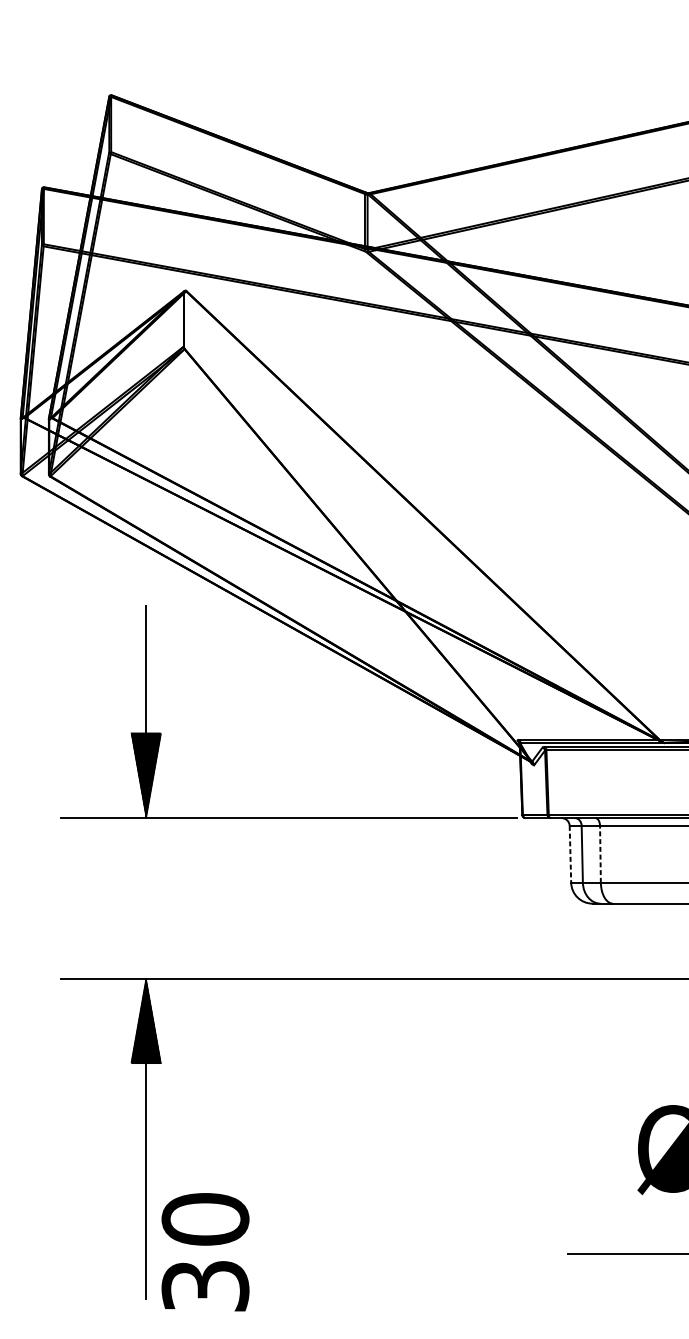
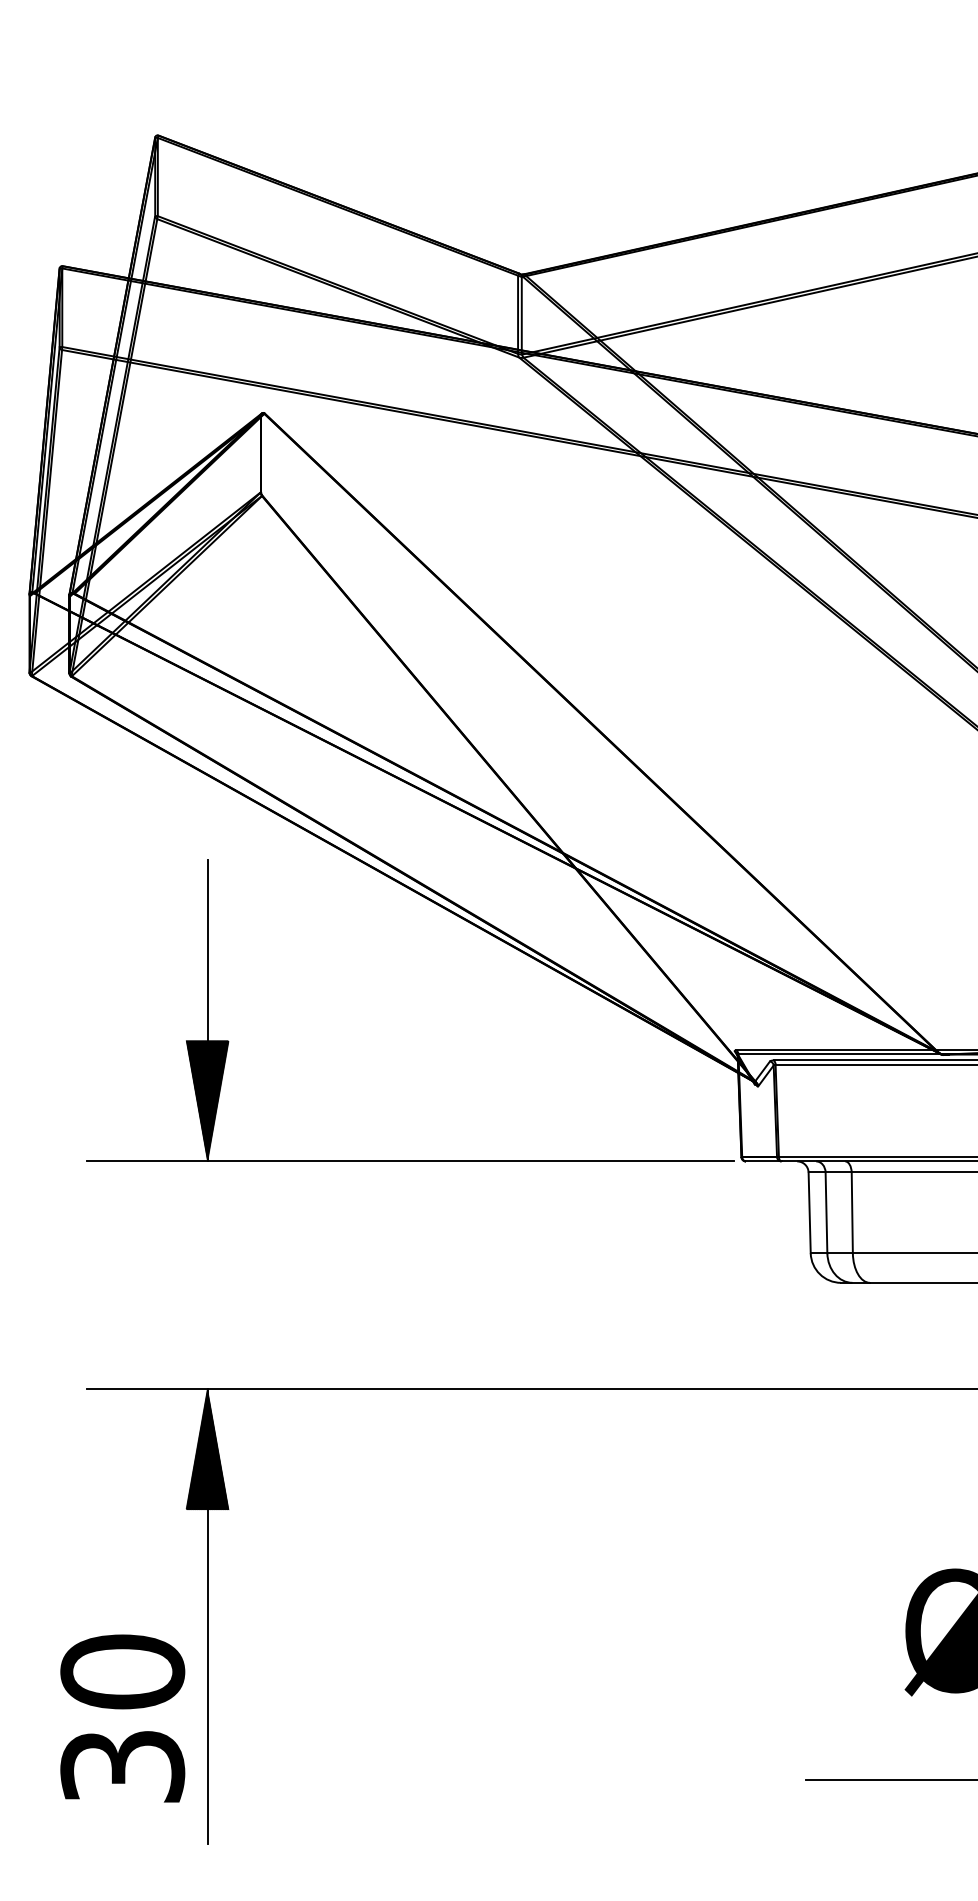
line: (570, 854) -> (809, 1213), dashed -> solid
line: (600, 854) -> (852, 1212), dashed -> solid
text: (205, 1252) -> (122, 1718), moved

